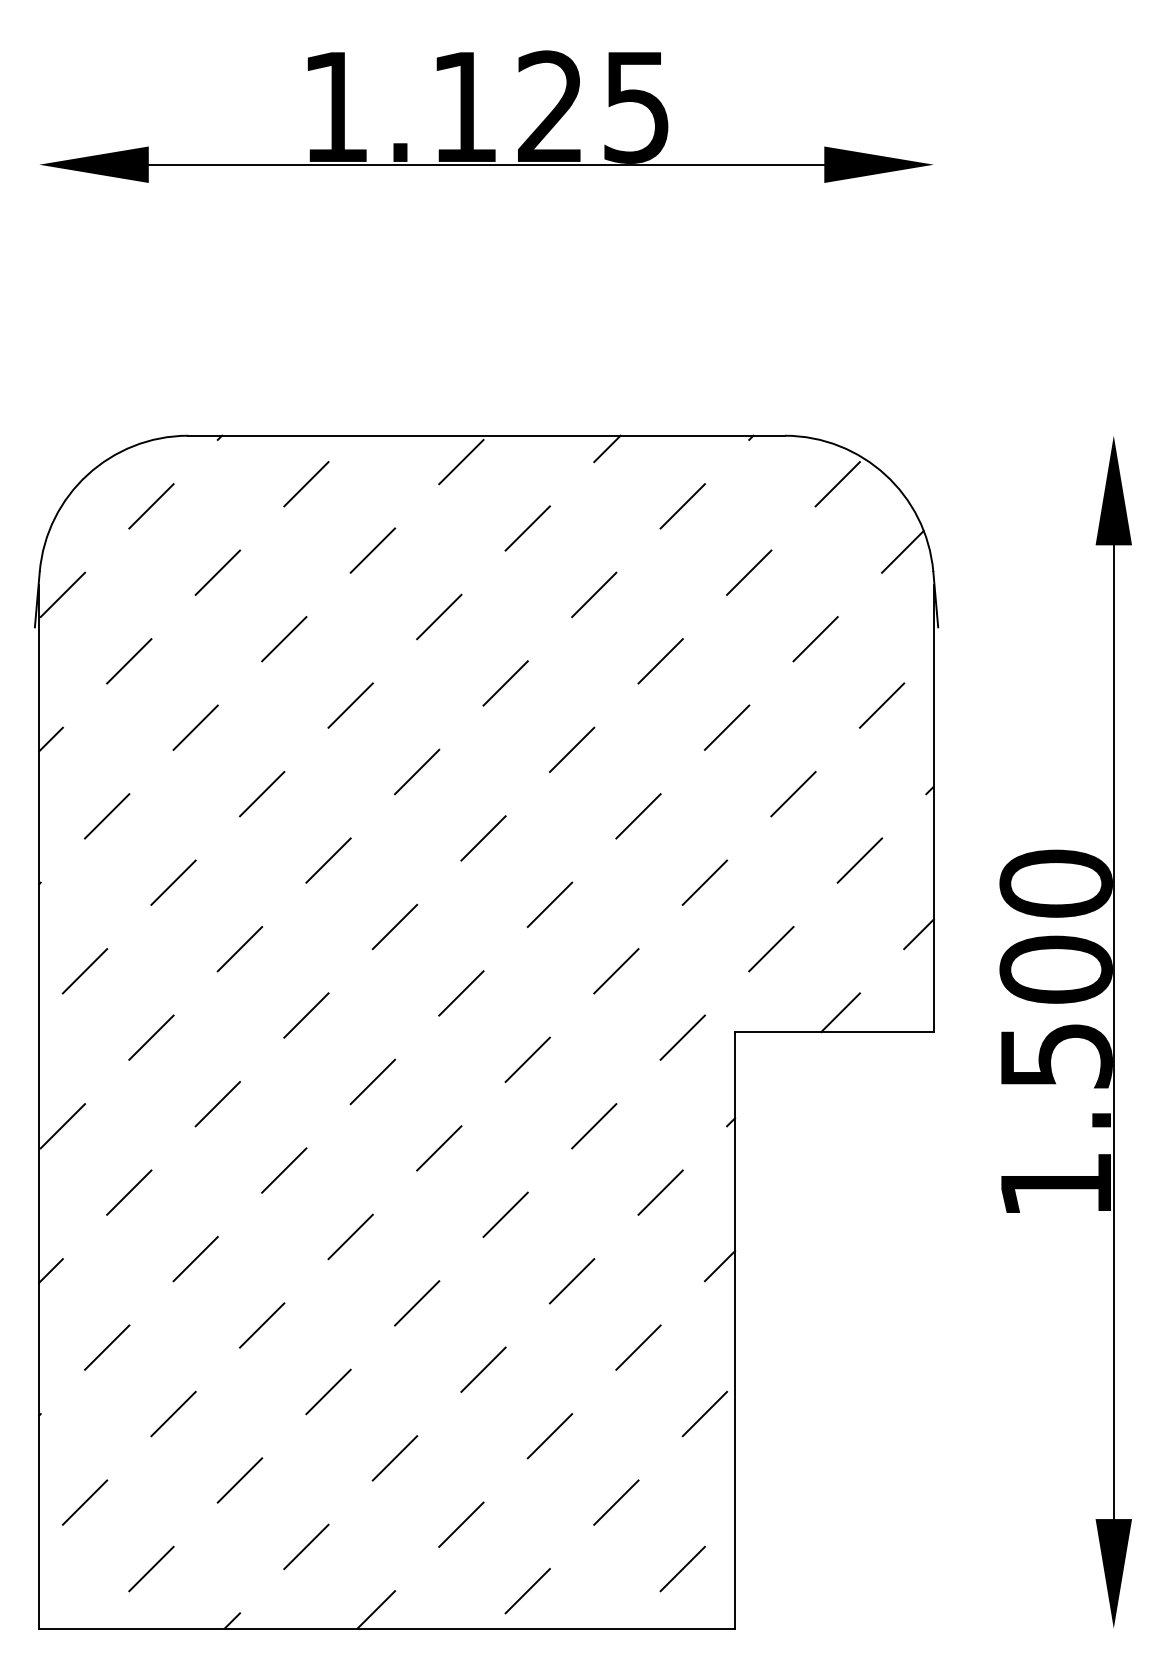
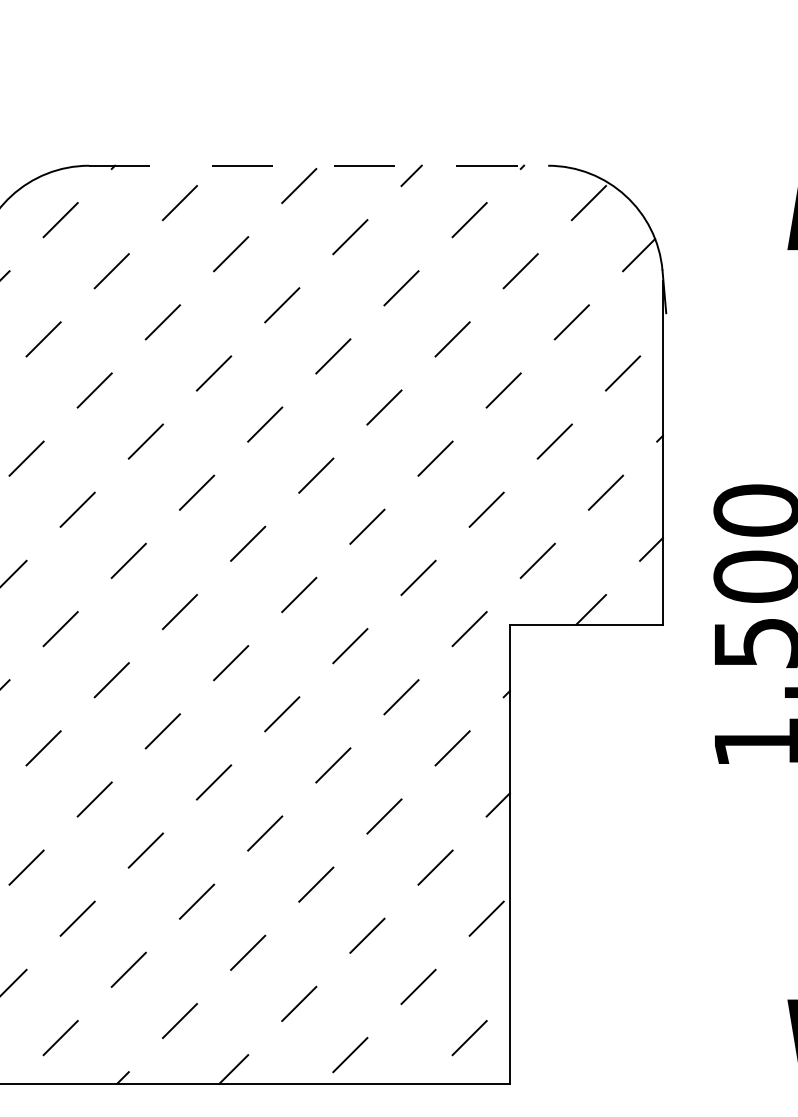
line: (487, 435) -> (319, 165), solid -> dashed

